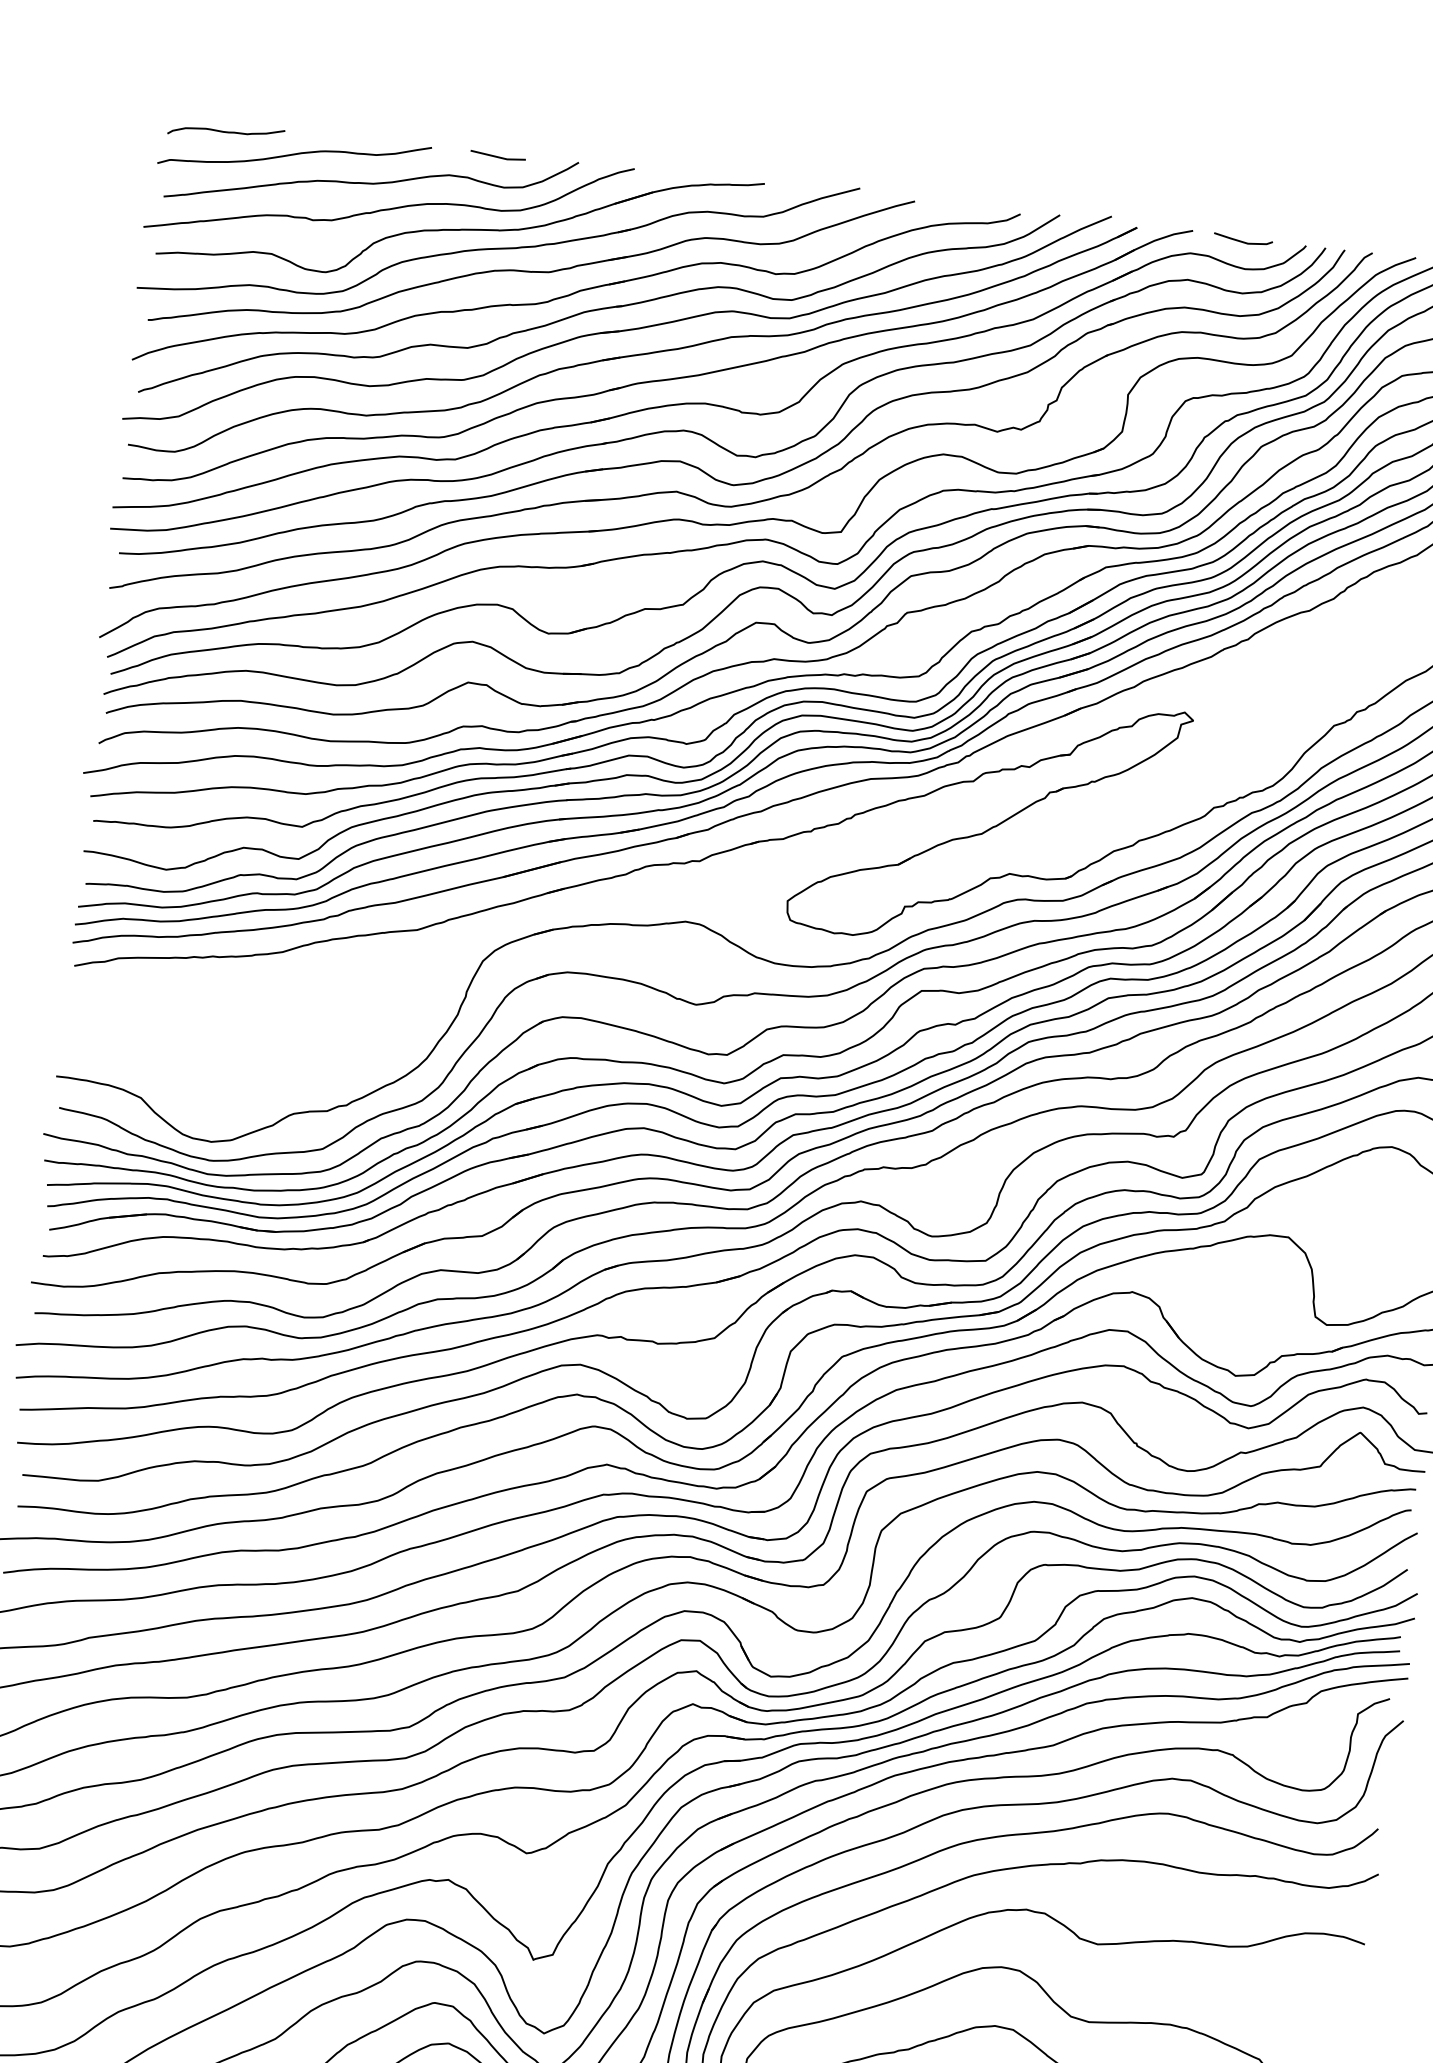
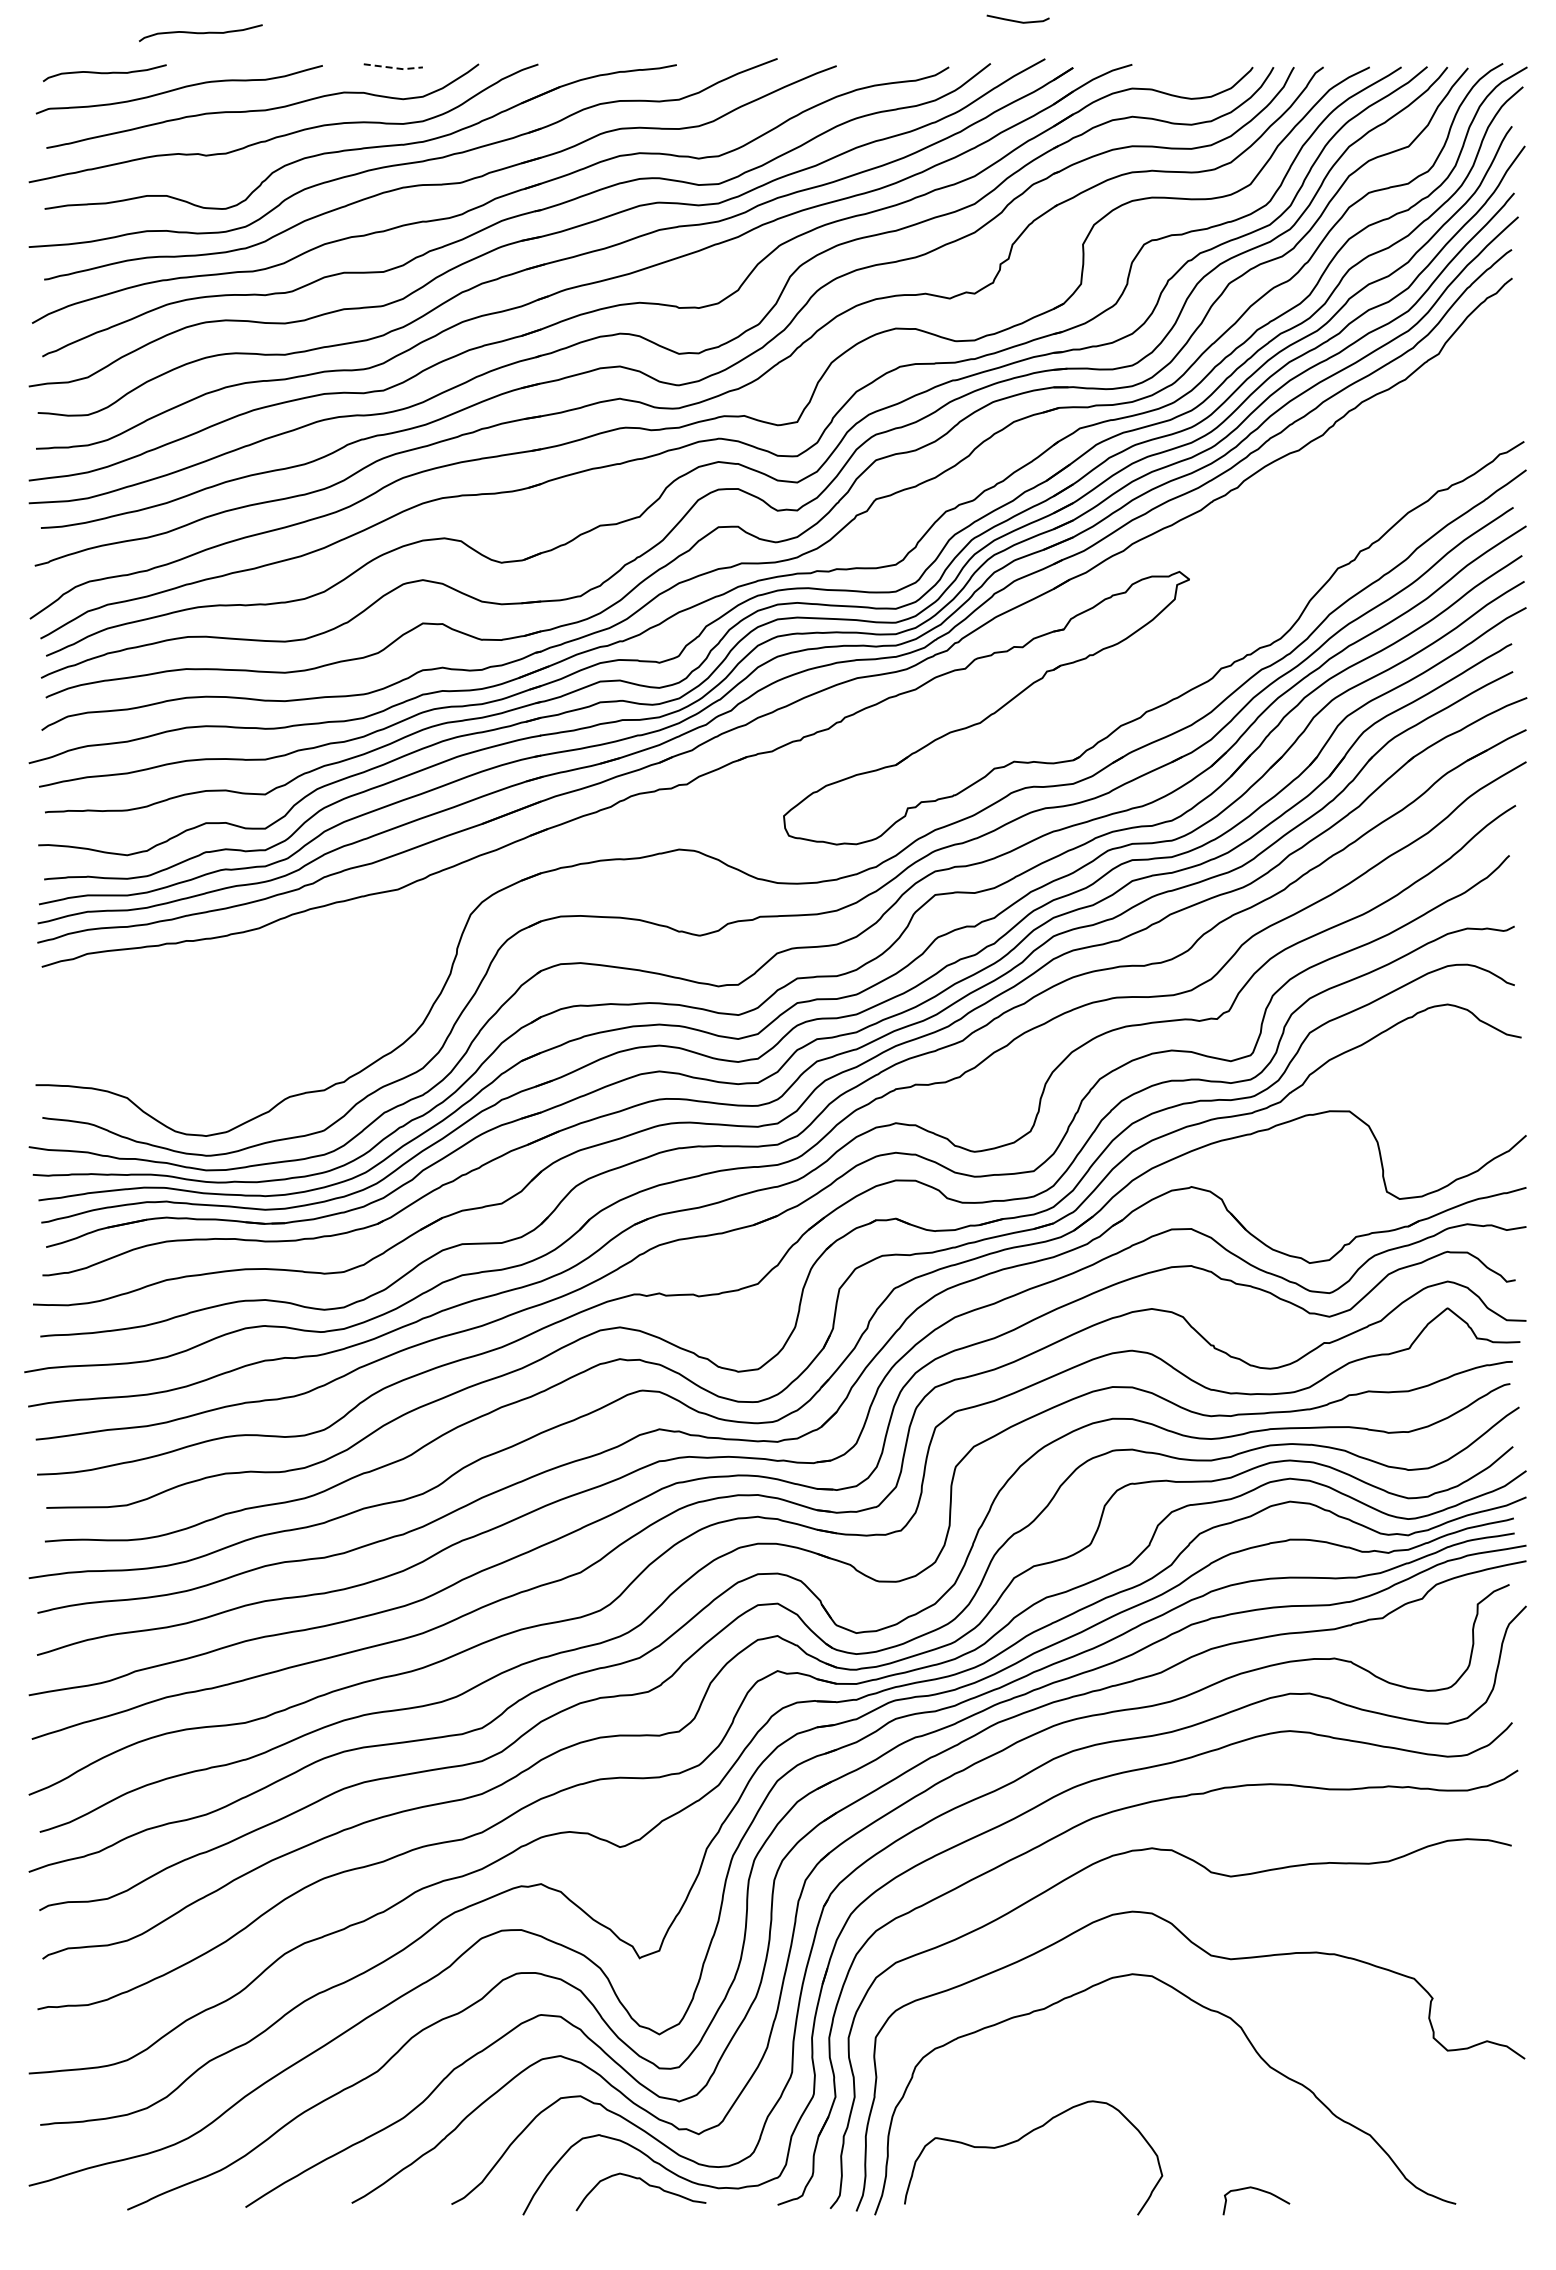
curve: (320, 104) -> (200, 33), added
line: (499, 157) -> (394, 68), solid -> dashed
line: (1242, 240) -> (1017, 20), moved

